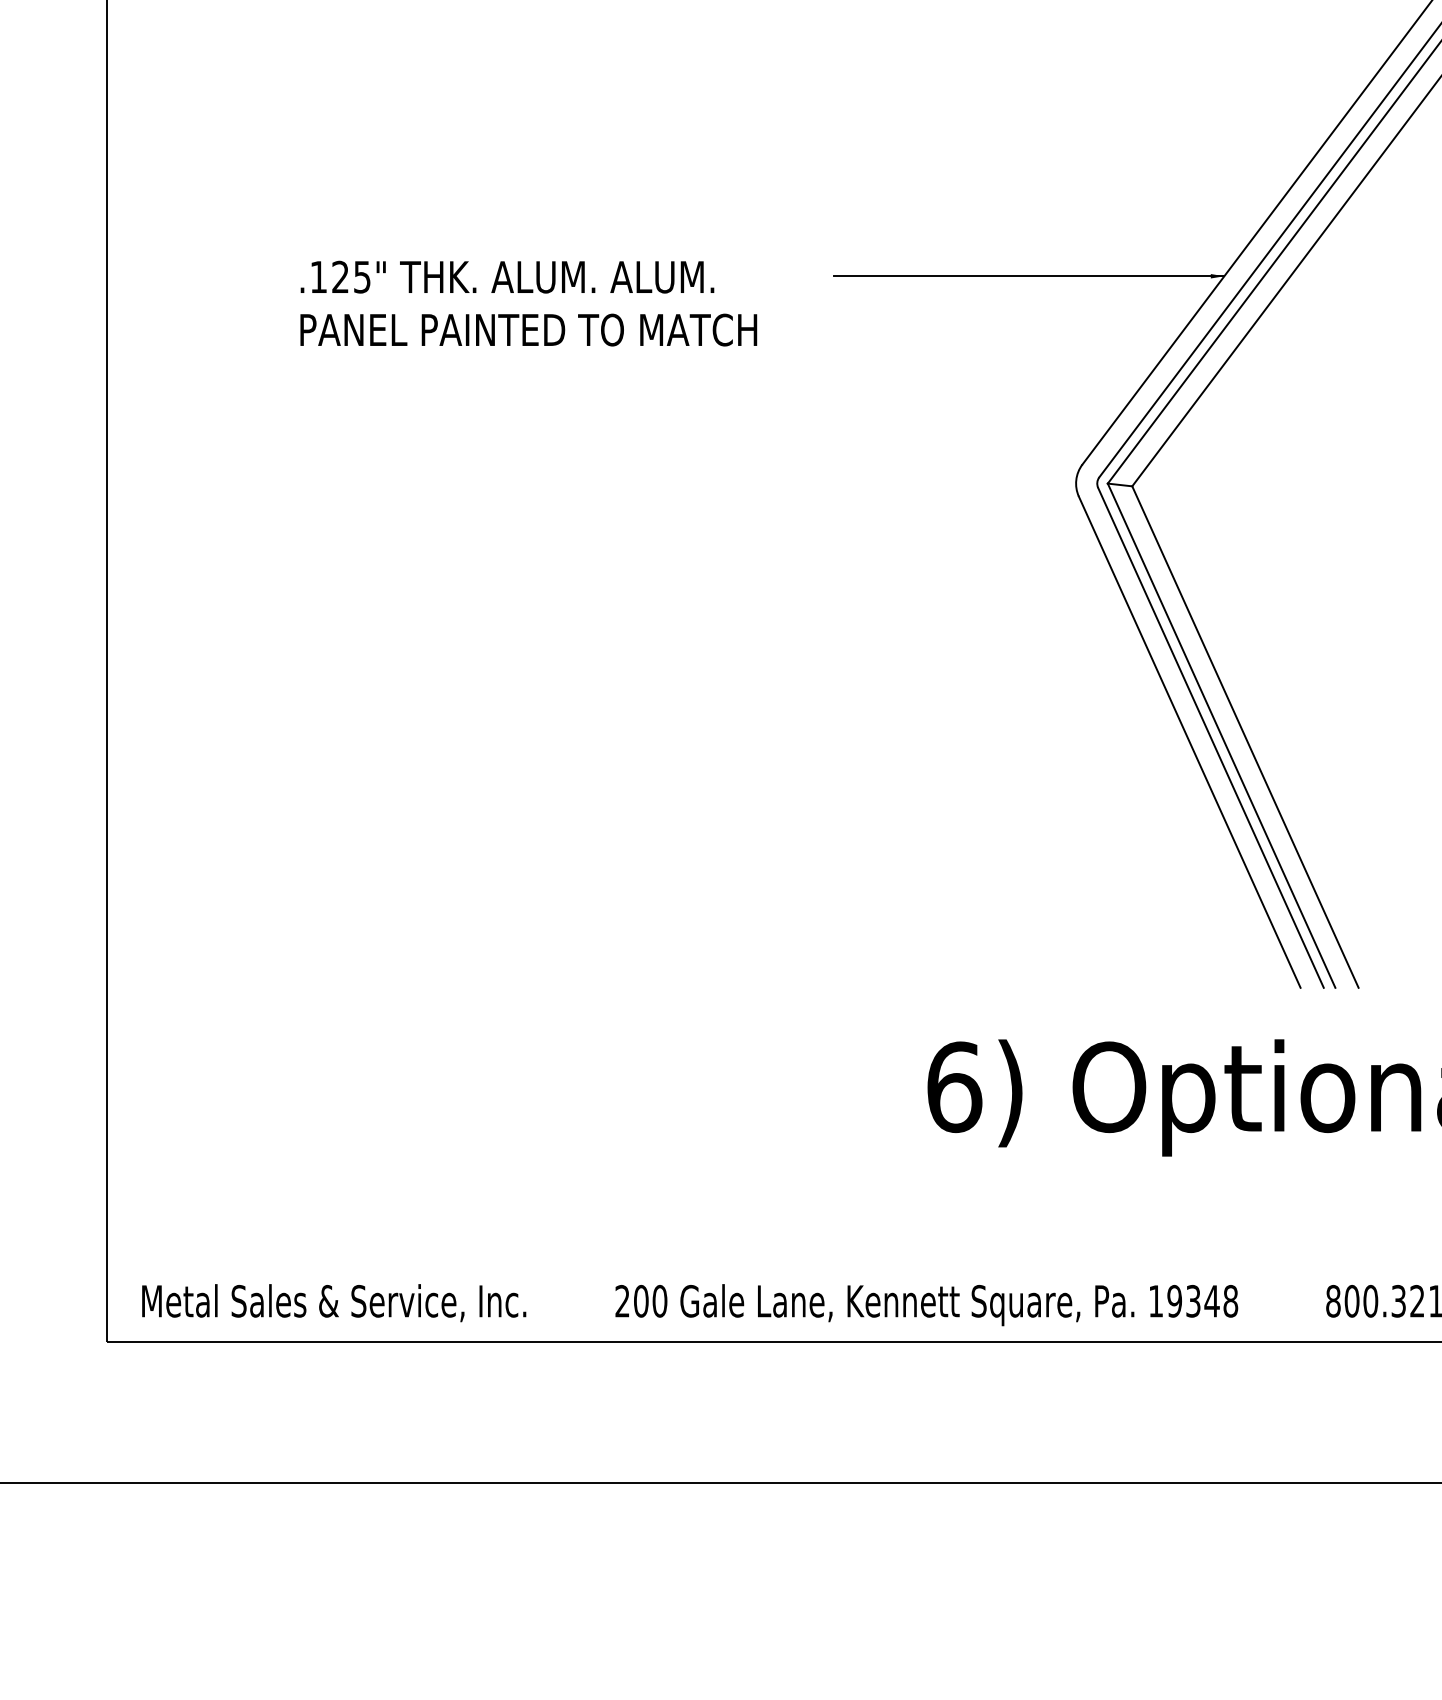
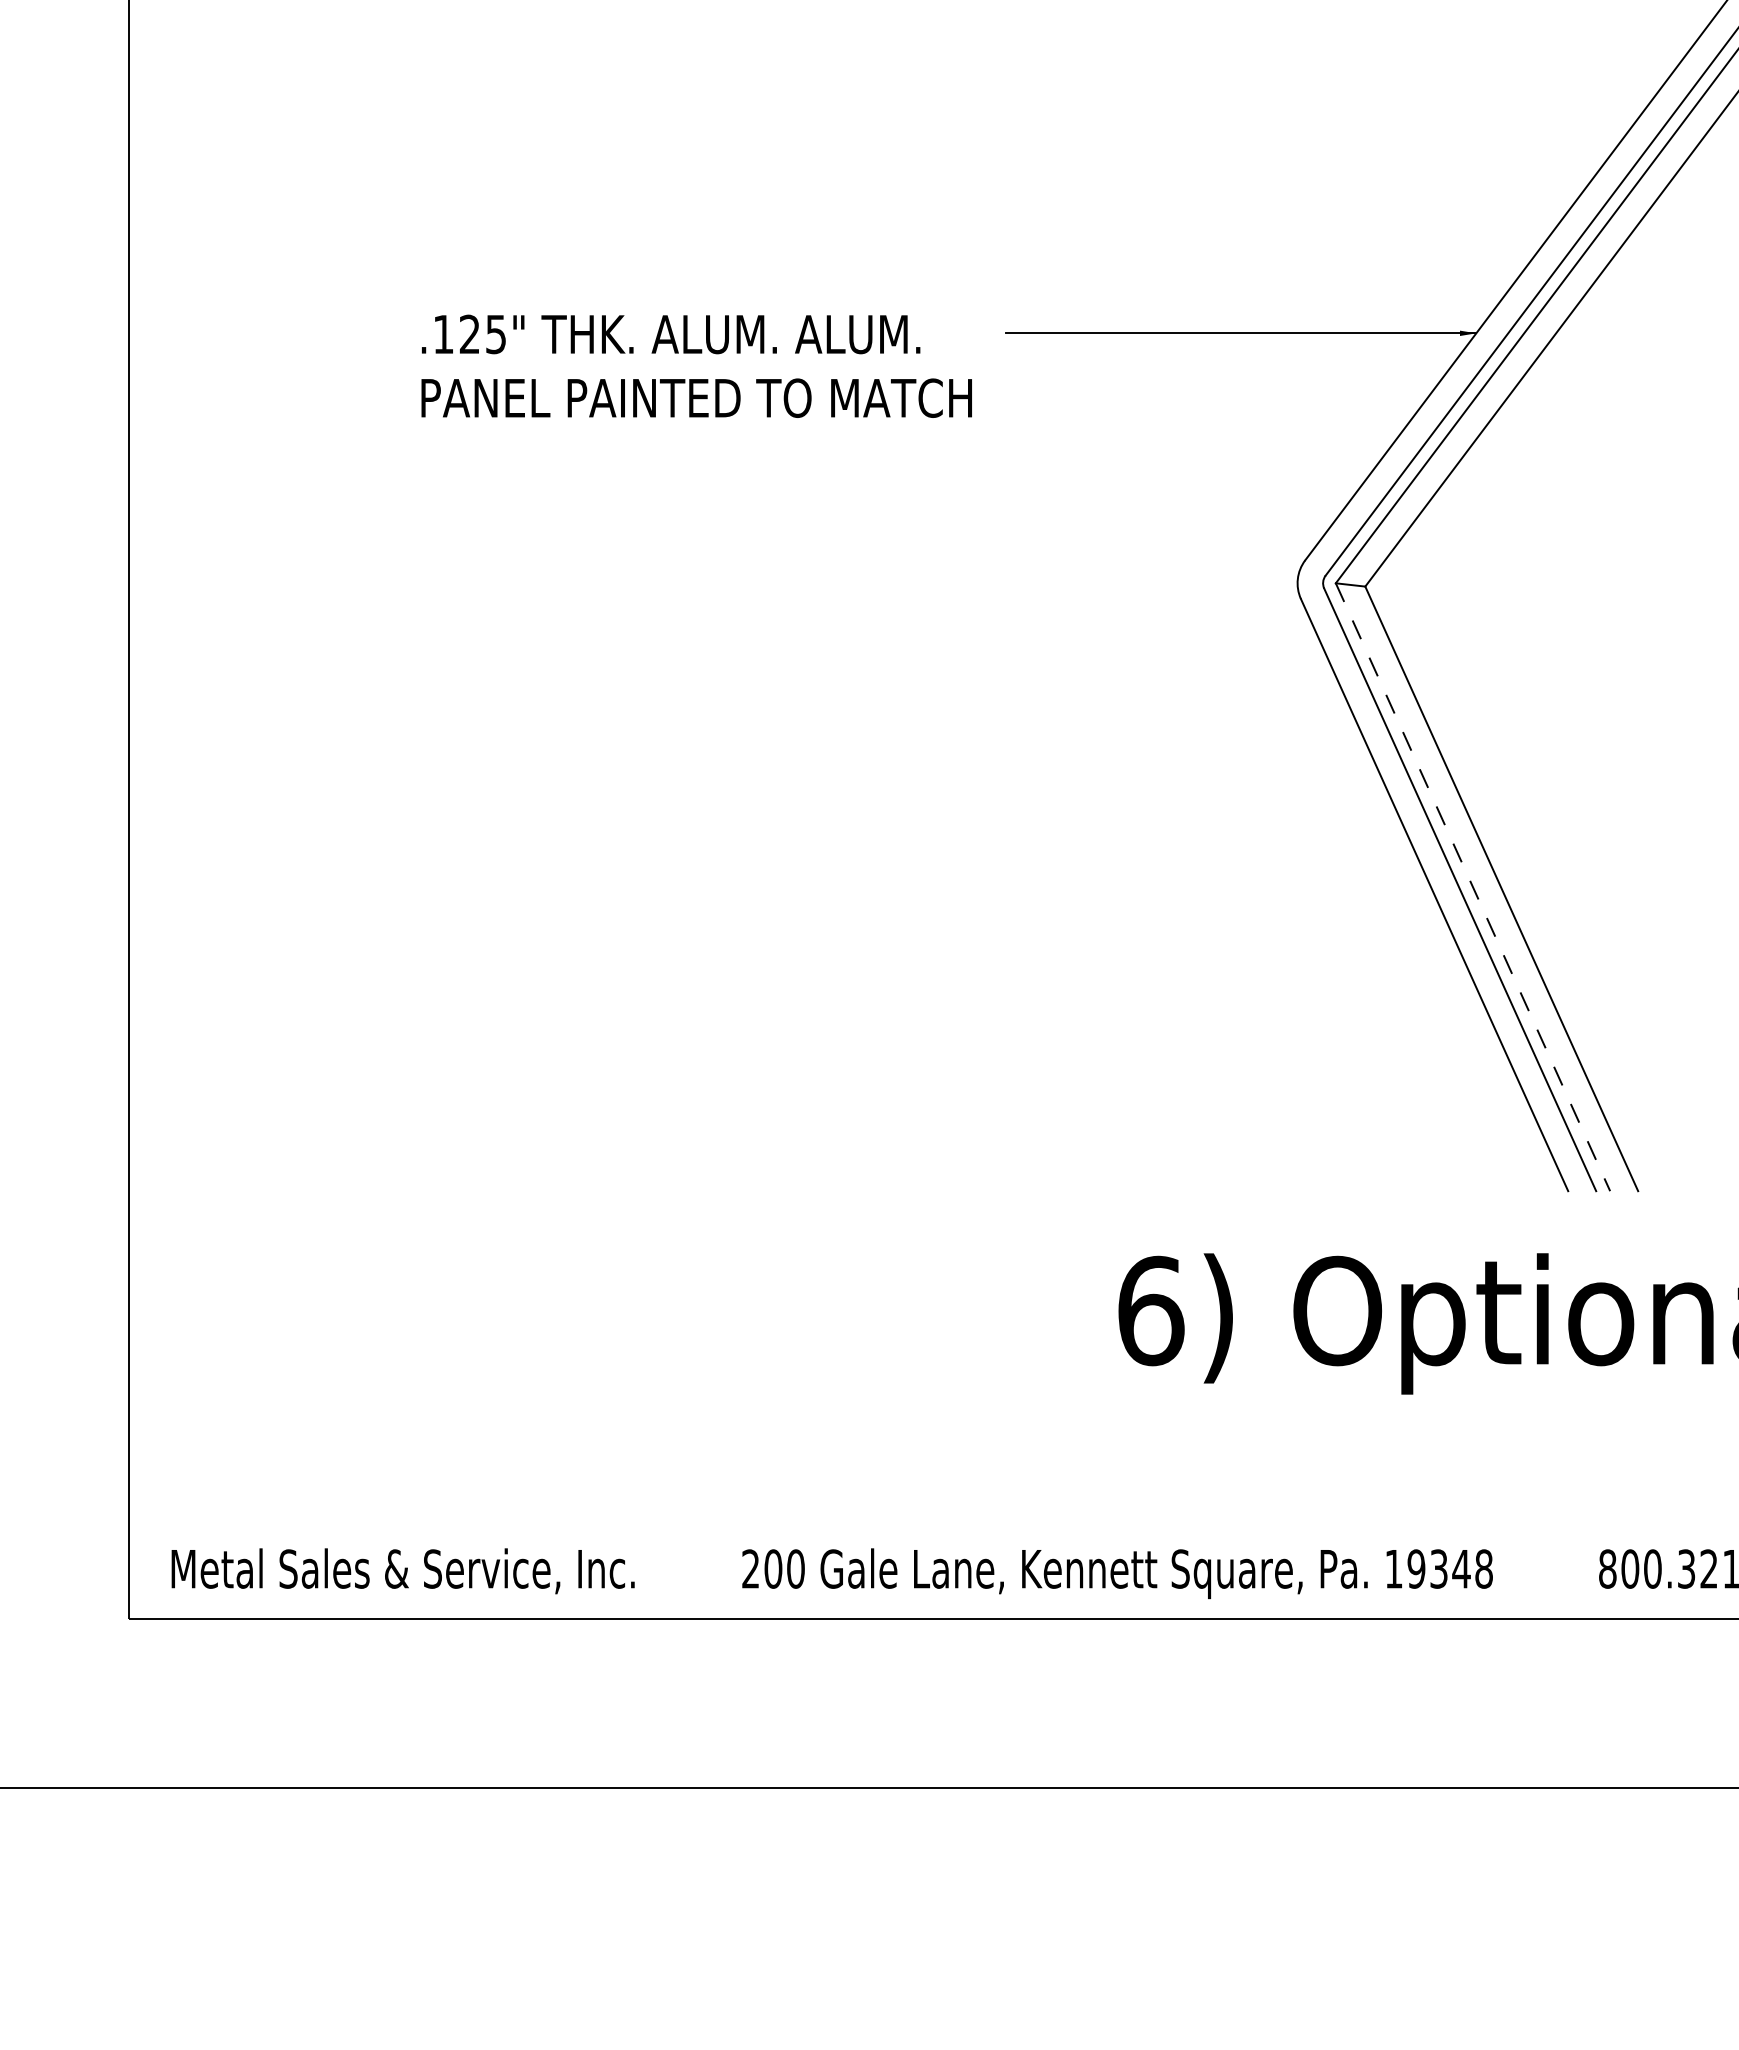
text: (528, 302) -> (696, 365), moved
line: (1222, 735) -> (1473, 887), solid -> dashed

